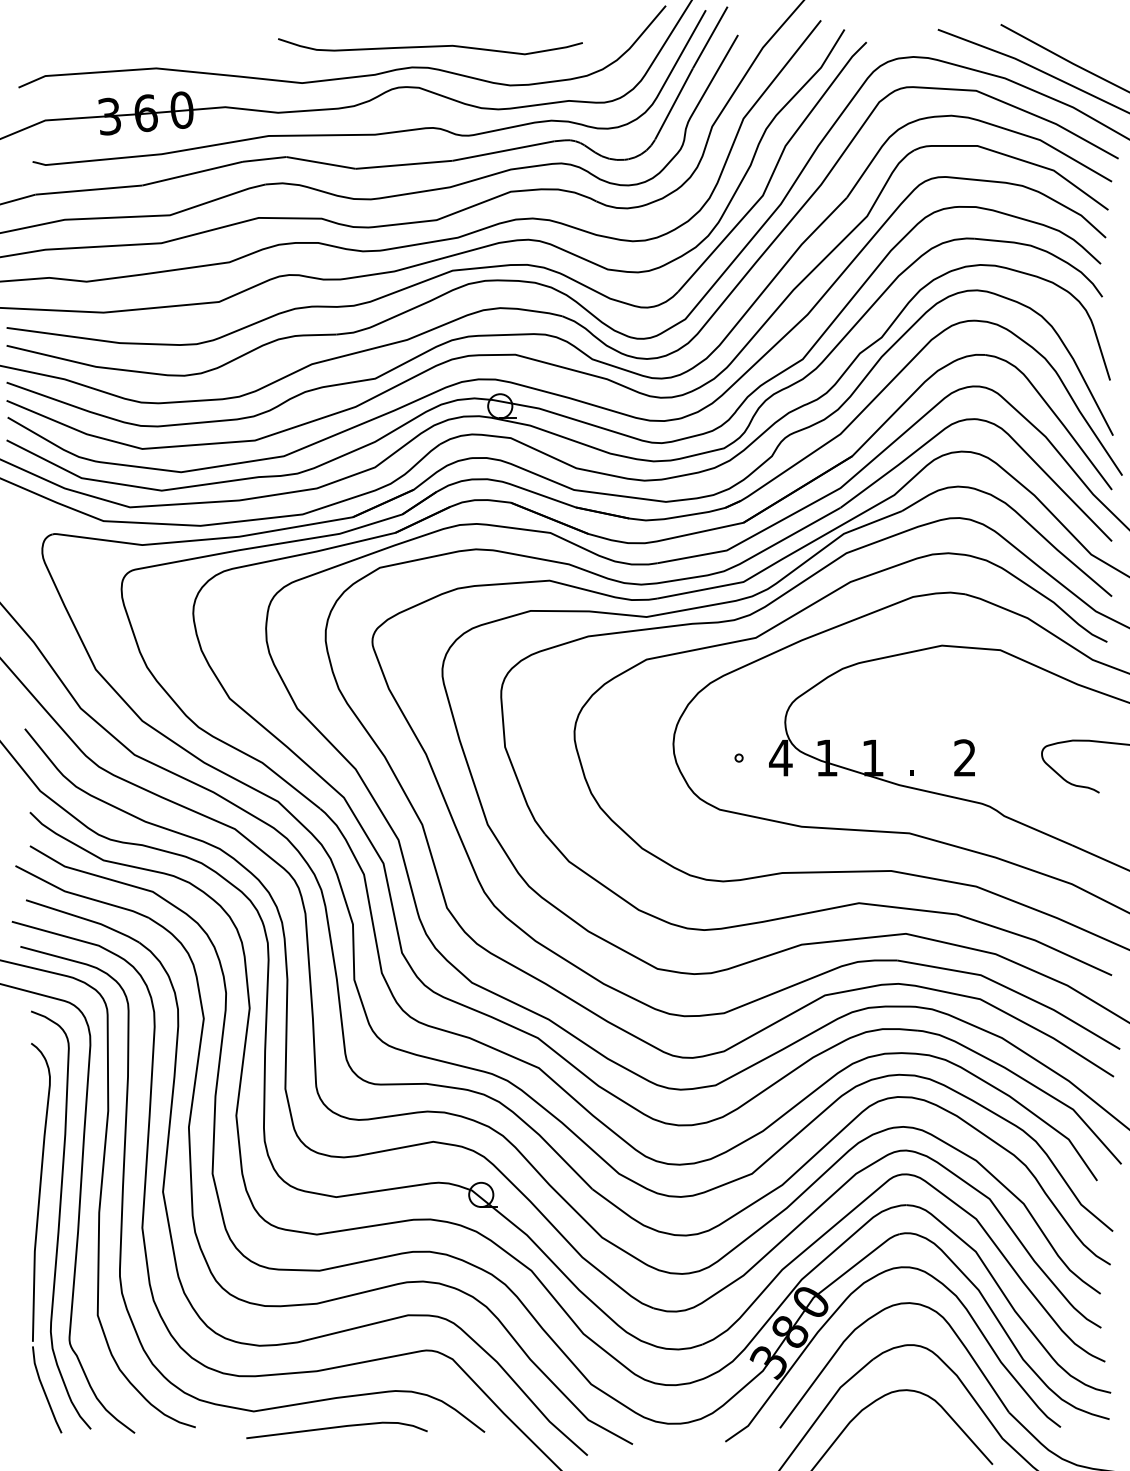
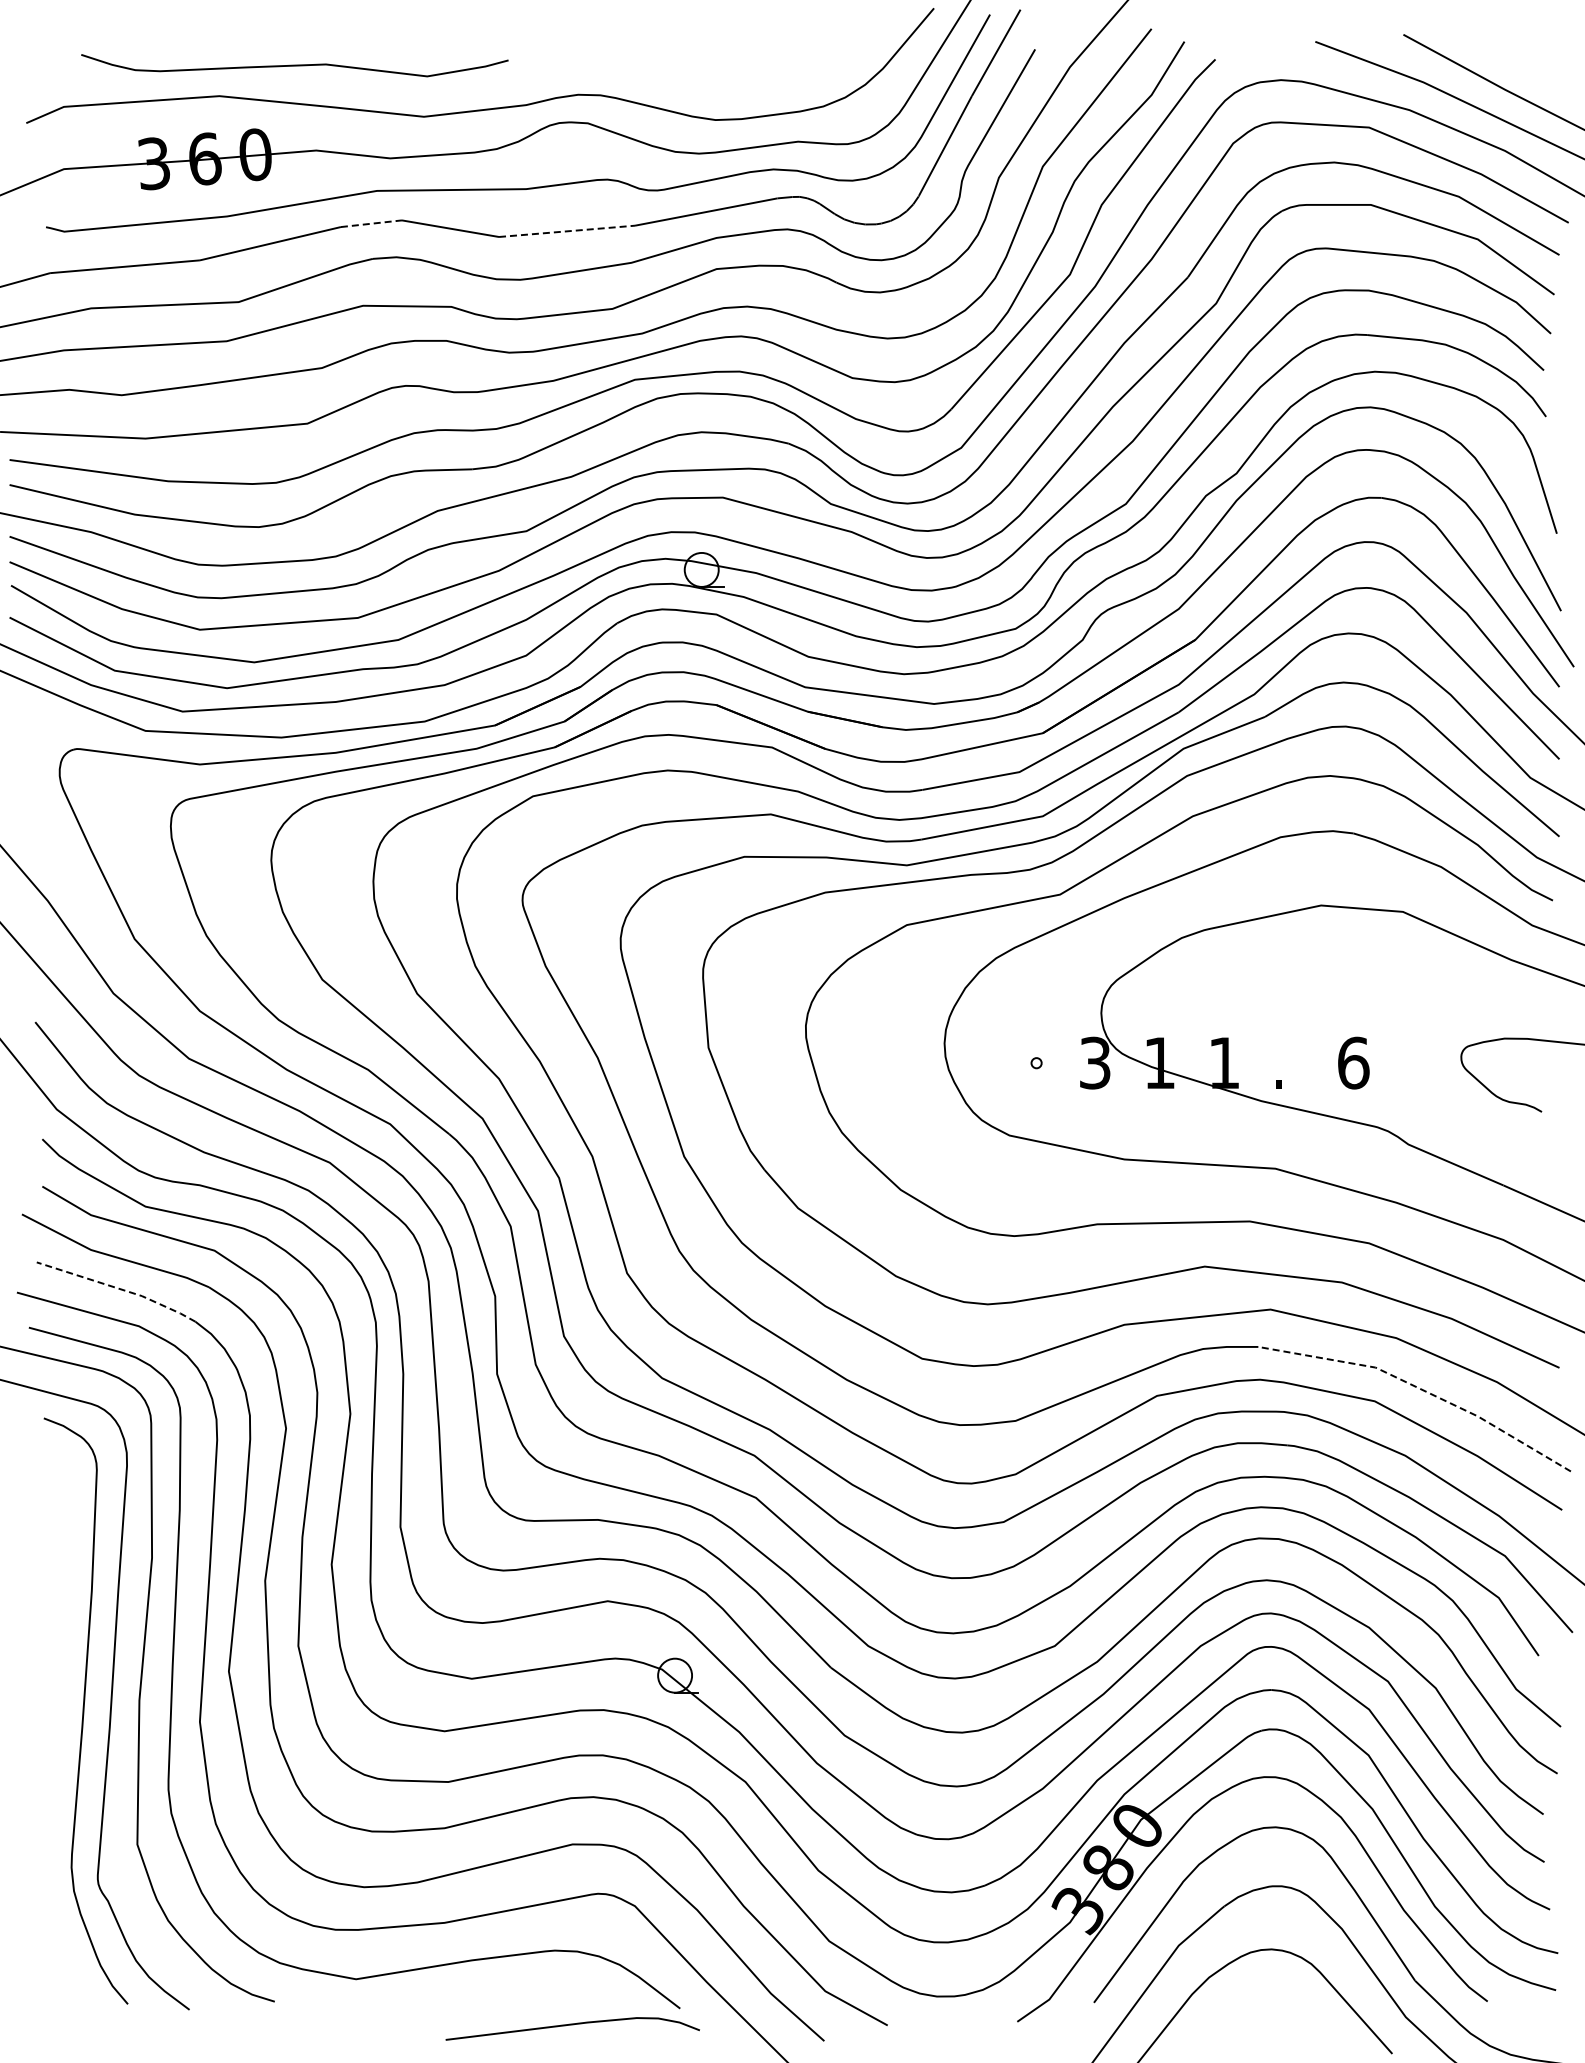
curve: (430, 46) -> (294, 65), moved
line: (264, 159) -> (371, 223), solid -> dashed
line: (404, 164) -> (567, 231), solid -> dashed
text: (780, 757) -> (1094, 1062), 4 -> 3
text: (965, 757) -> (1353, 1062), 2 -> 6
line: (85, 918) -> (119, 1288), solid -> dashed
line: (1013, 990) -> (1421, 1389), solid -> dashed
part: (37, 1234) -> (52, 1730), removed
curve: (336, 1428) -> (572, 2025), moved

